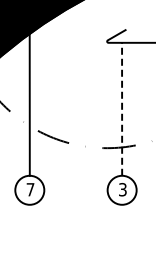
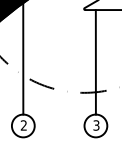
line: (122, 108) -> (96, 61), dashed -> solid
text: (30, 189) -> (23, 125), 7 -> 2

